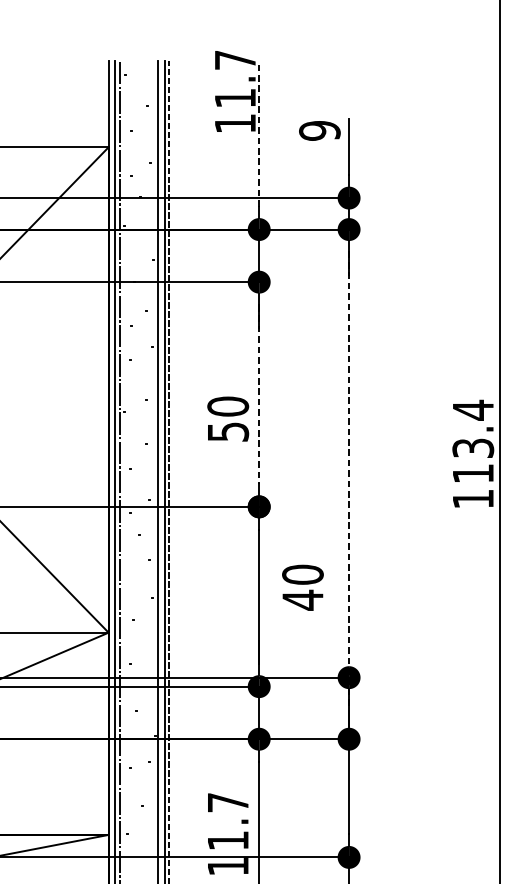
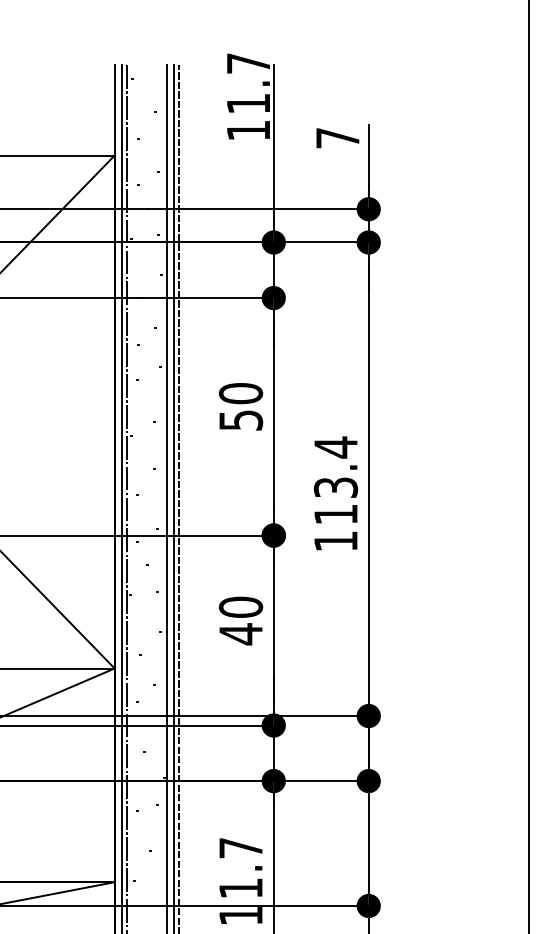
text: (319, 130) -> (337, 137), 9 -> 7
line: (258, 133) -> (273, 141), dashed -> solid
line: (258, 394) -> (273, 416), dashed -> solid
text: (228, 418) -> (241, 406), moved
text: (472, 453) -> (335, 493), moved
line: (348, 484) -> (368, 511), dashed -> solid
text: (303, 587) -> (241, 620), moved

